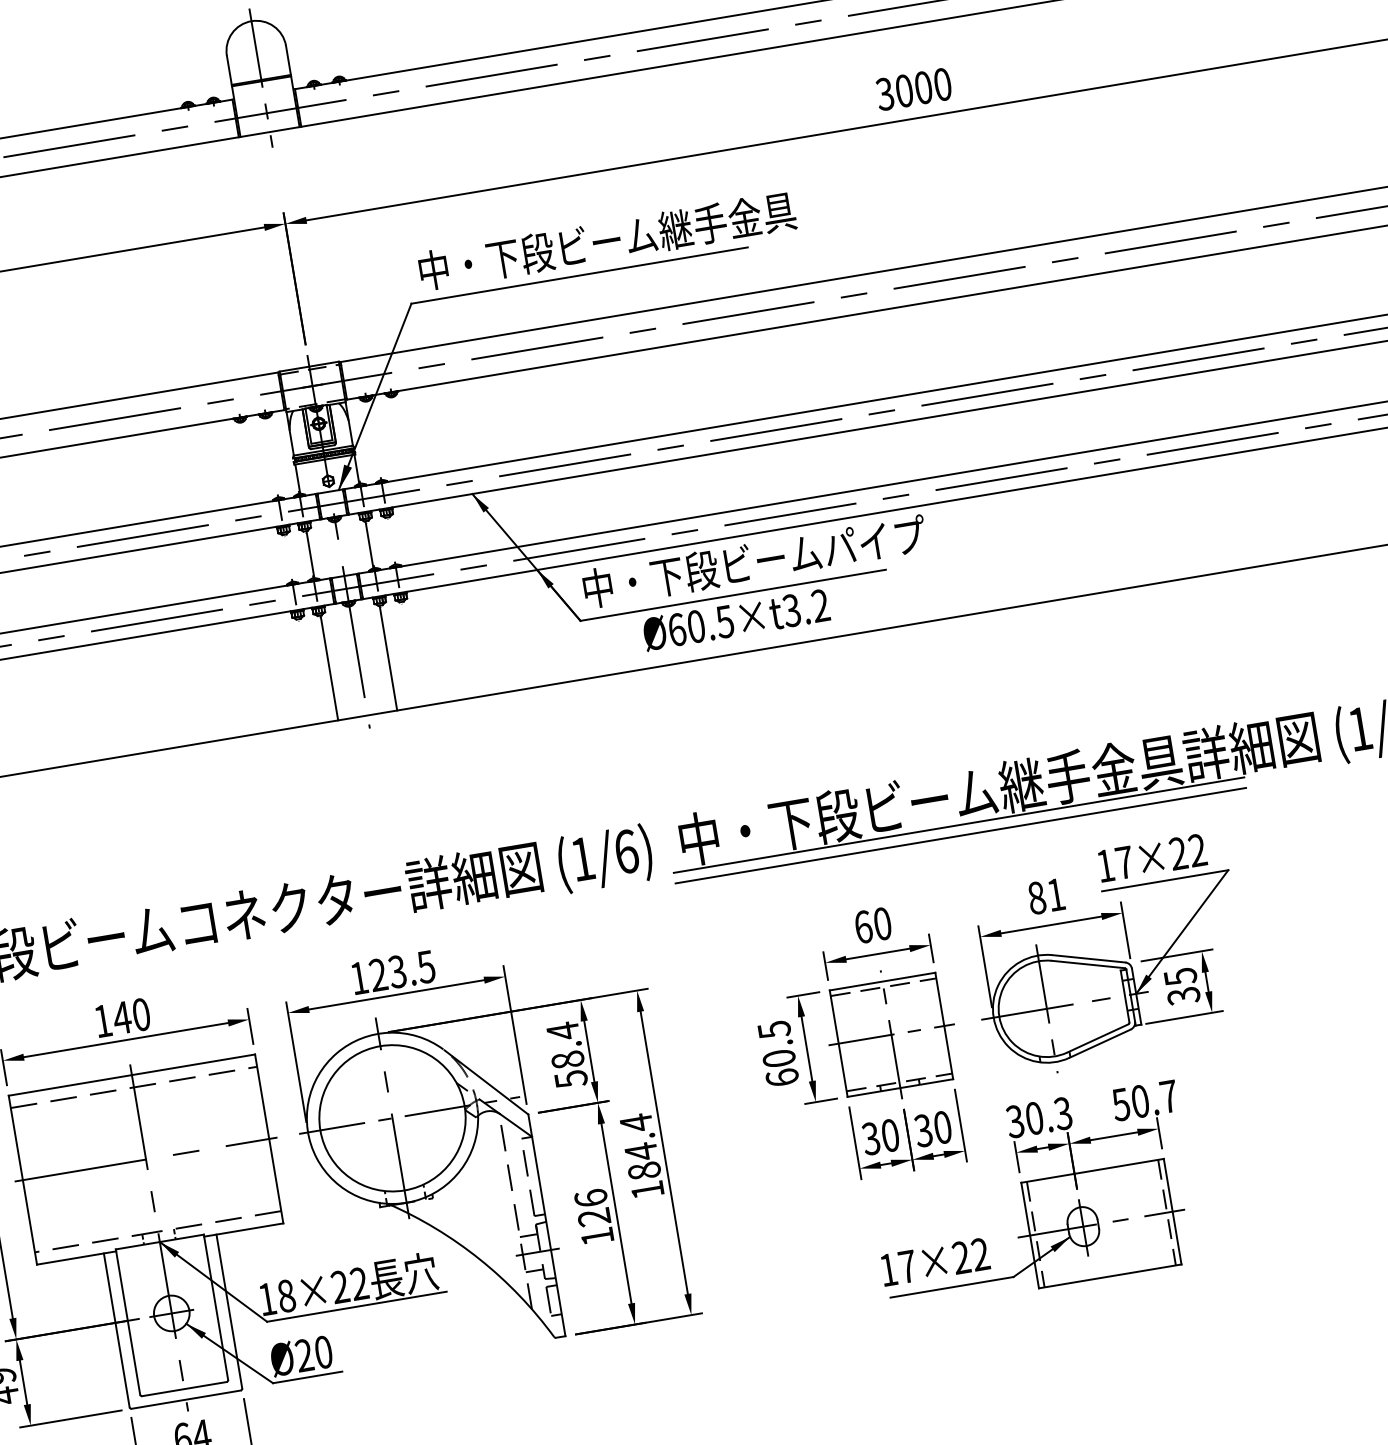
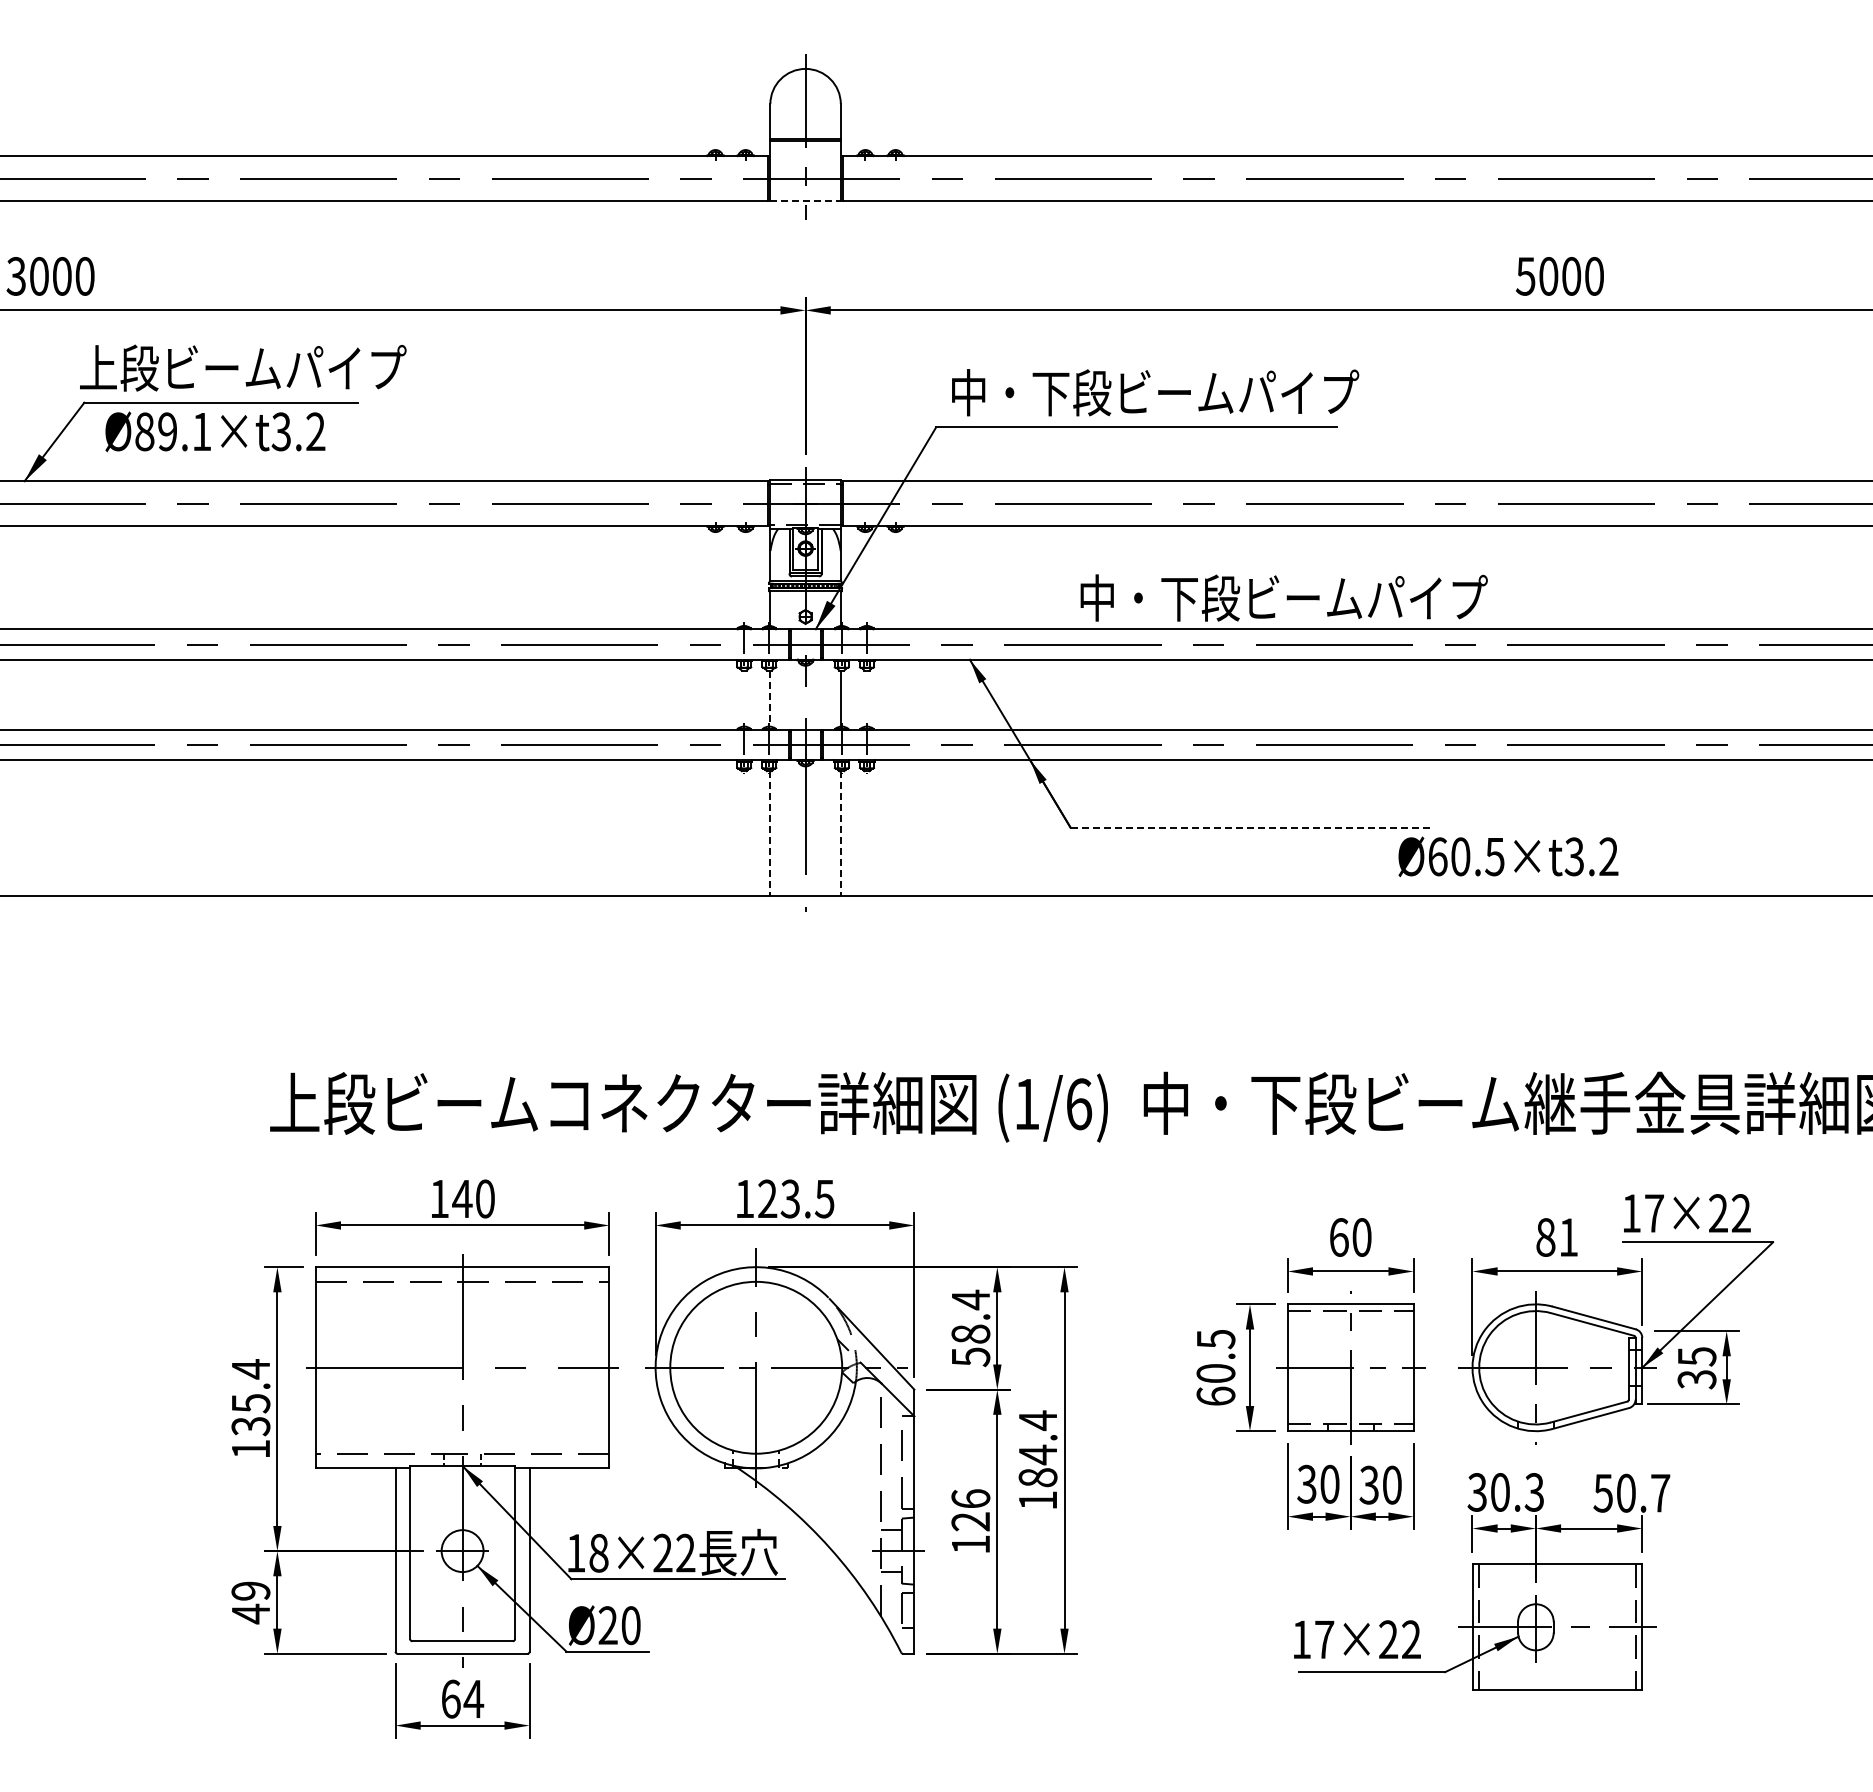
text: (884, 94) -> (1525, 276), 3000 -> 5000
line: (270, 131) -> (806, 200), solid -> dashed
text: (726, 220) -> (1317, 392), 中・下段ビーム継手金具 -> 中・下段ビームパイプ
line: (310, 555) -> (770, 699), solid -> dashed
text: (754, 561) -> (1283, 597), moved
line: (733, 595) -> (1252, 827), solid -> dashed
text: (736, 619) -> (1508, 856), moved
line: (388, 658) -> (840, 834), solid -> dashed
line: (329, 668) -> (770, 834), solid -> dashed
line: (958, 824) -> (1469, 1137), removed
line: (960, 835) -> (1469, 1150), removed

